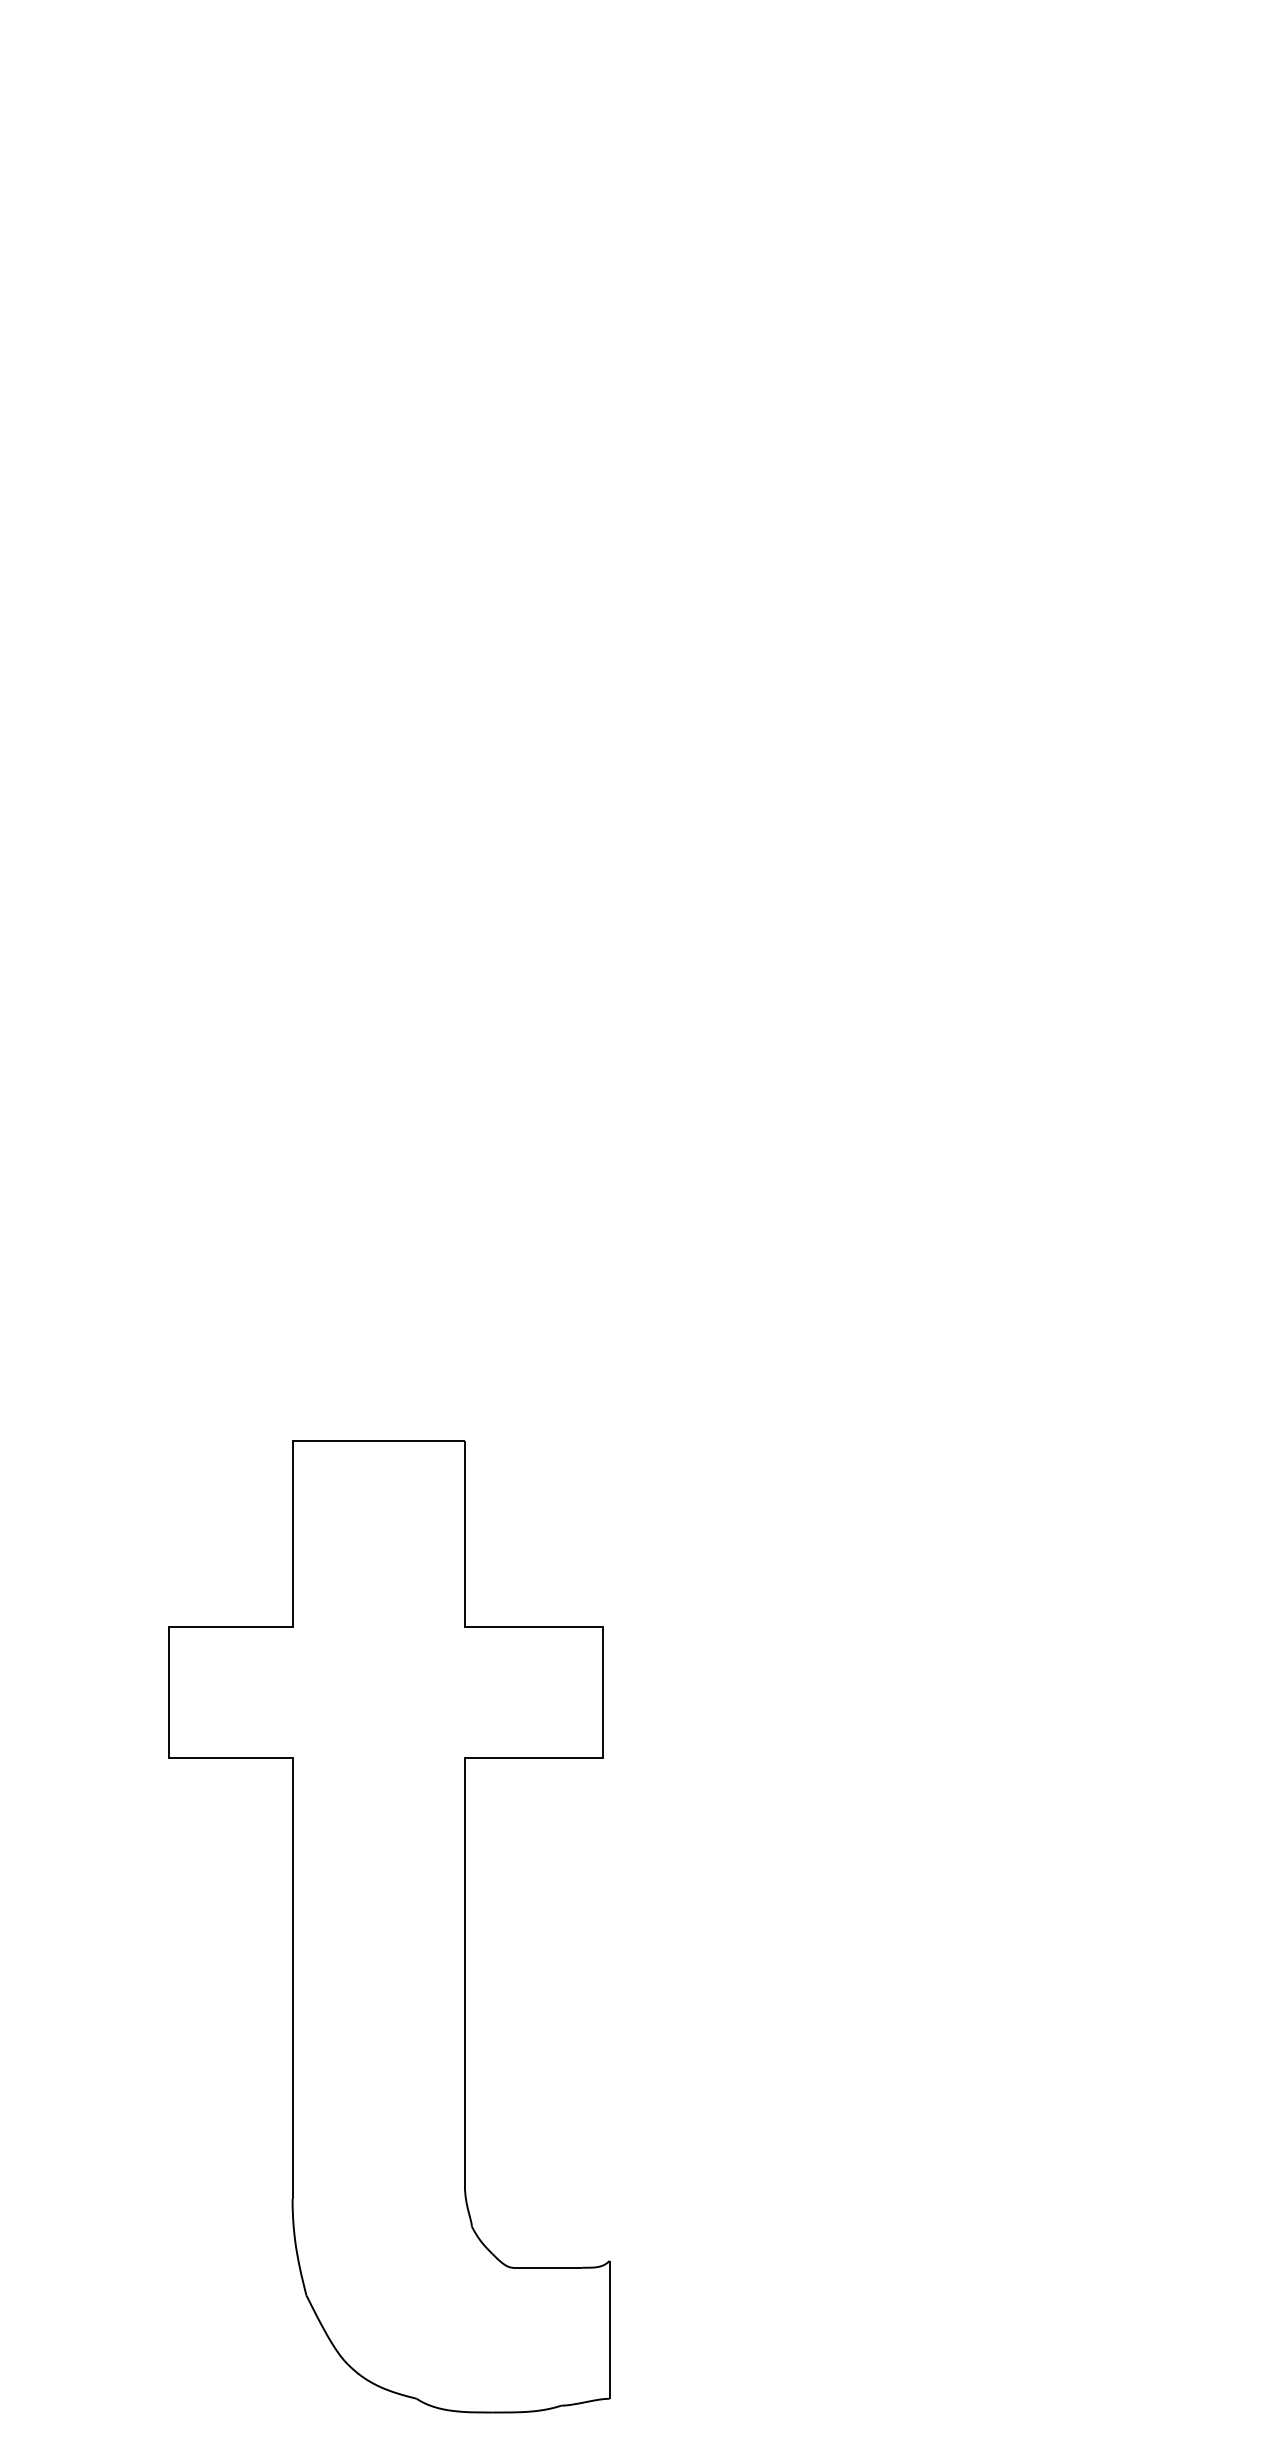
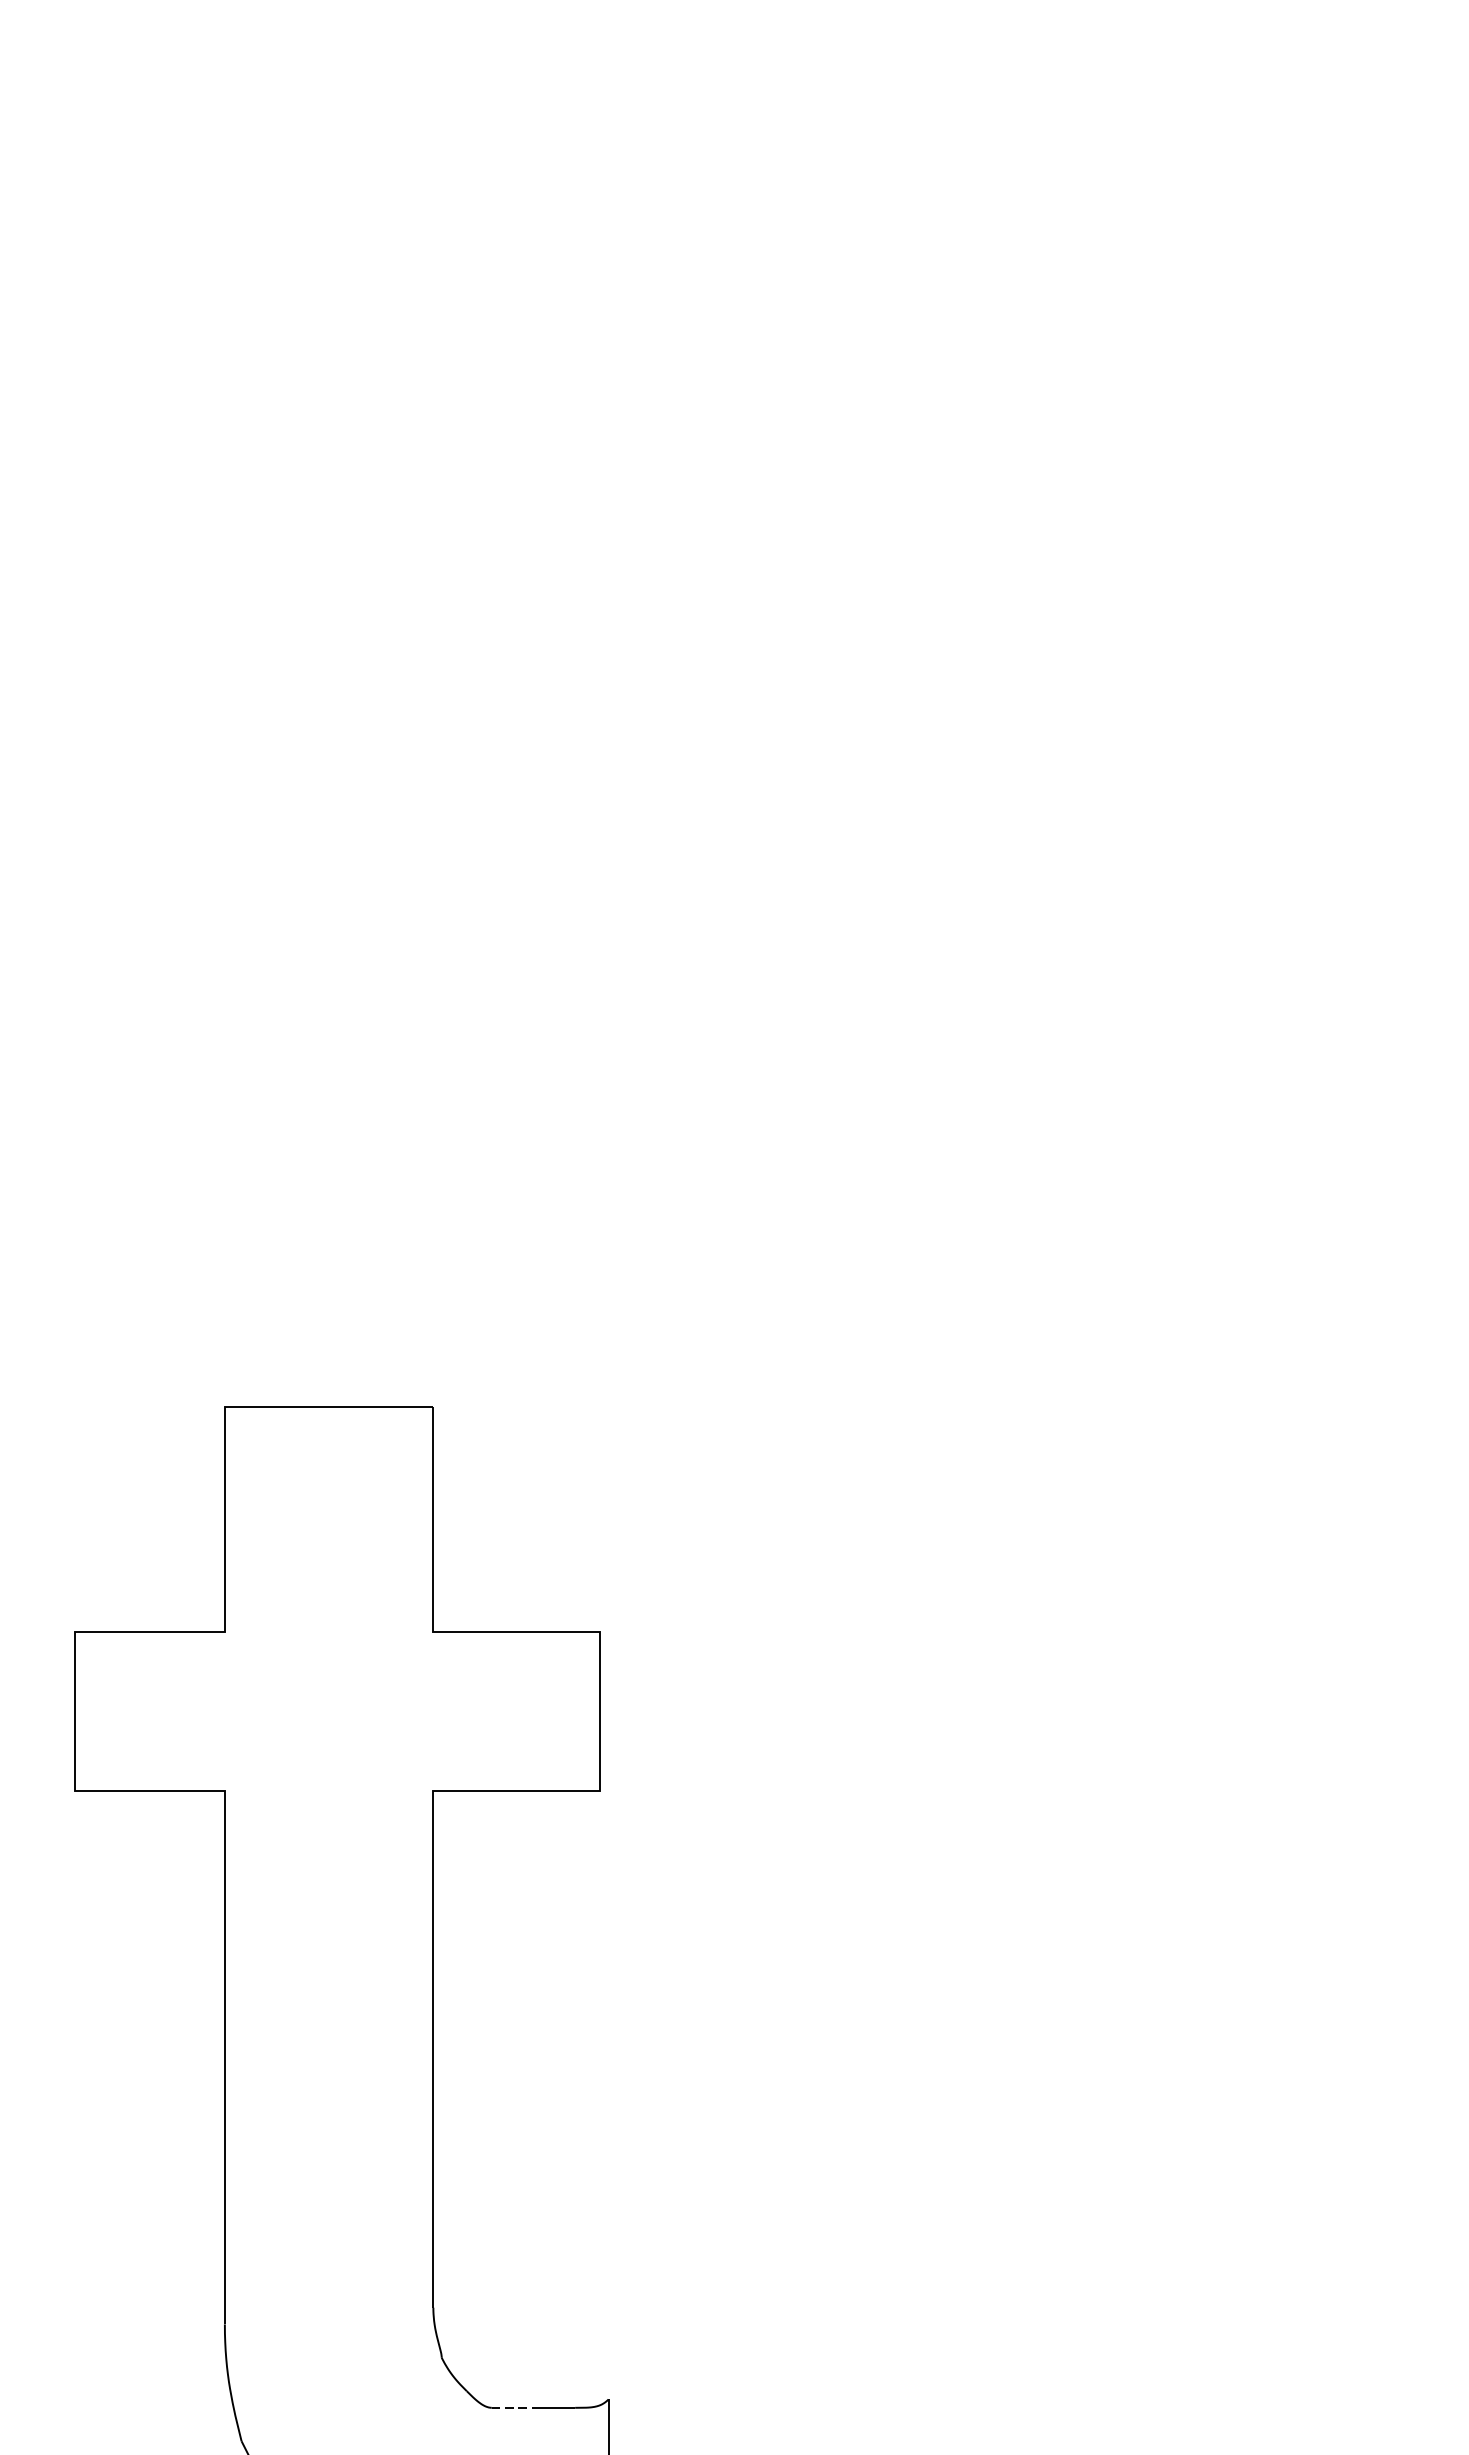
line: (530, 2267) -> (512, 2407), solid -> dashed

